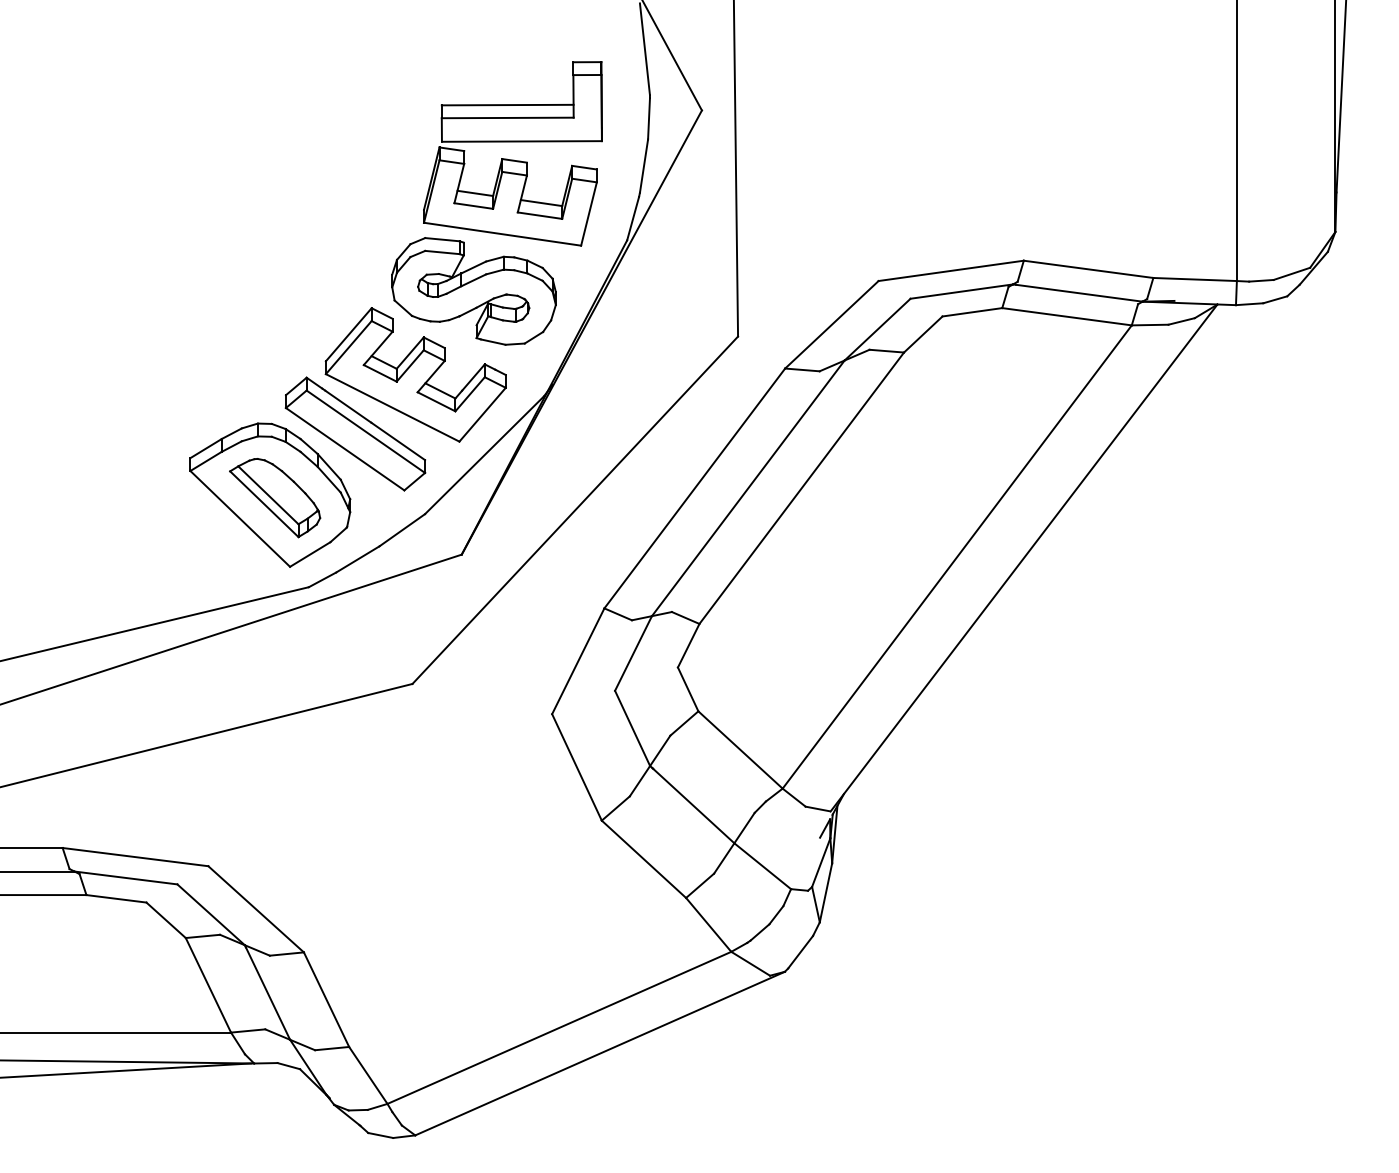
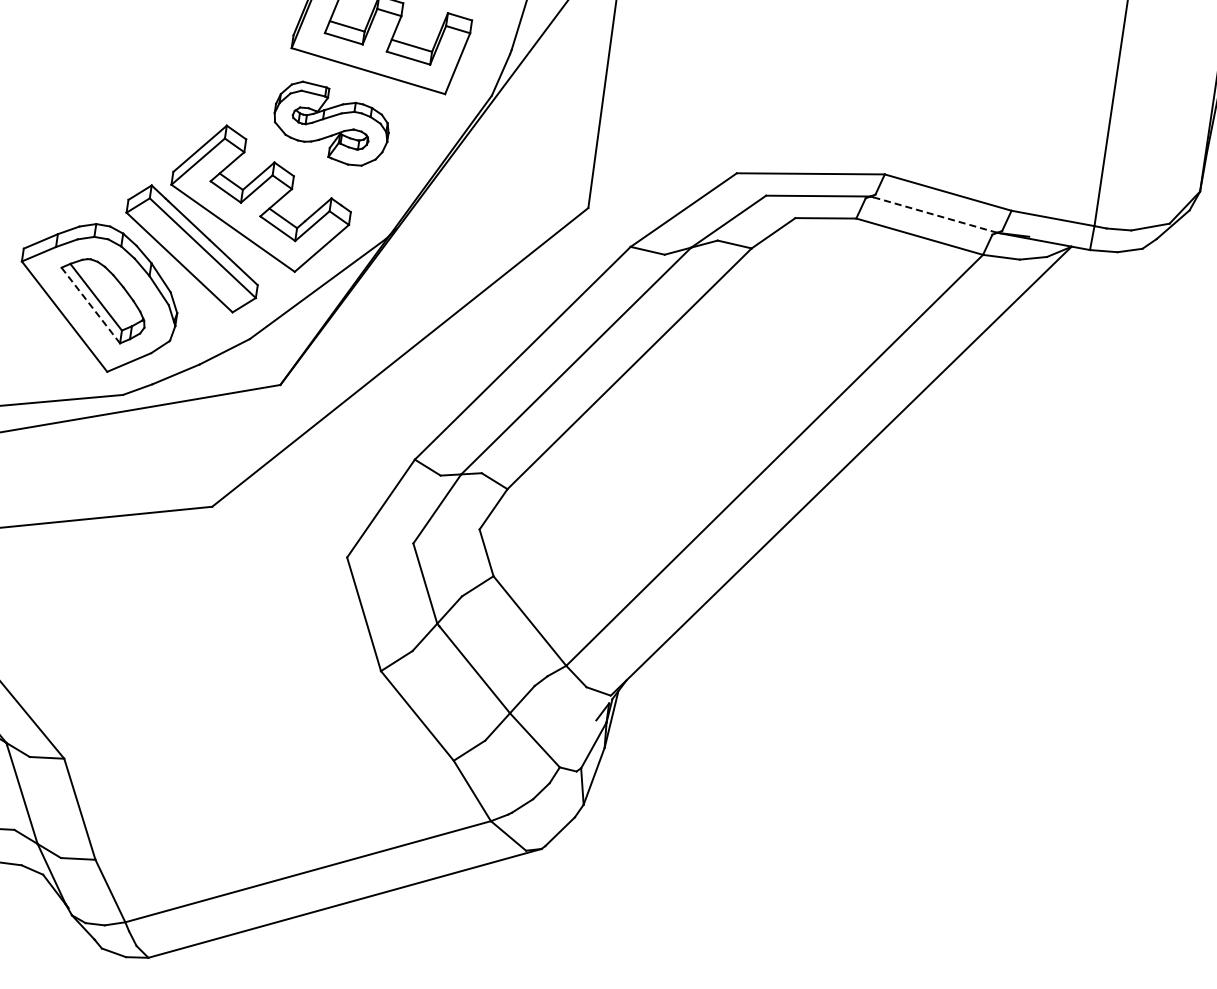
part: (473, 291) -> (330, 124), size x0.7
line: (1079, 293) -> (935, 215), solid -> dashed
line: (264, 504) -> (90, 305), solid -> dashed

